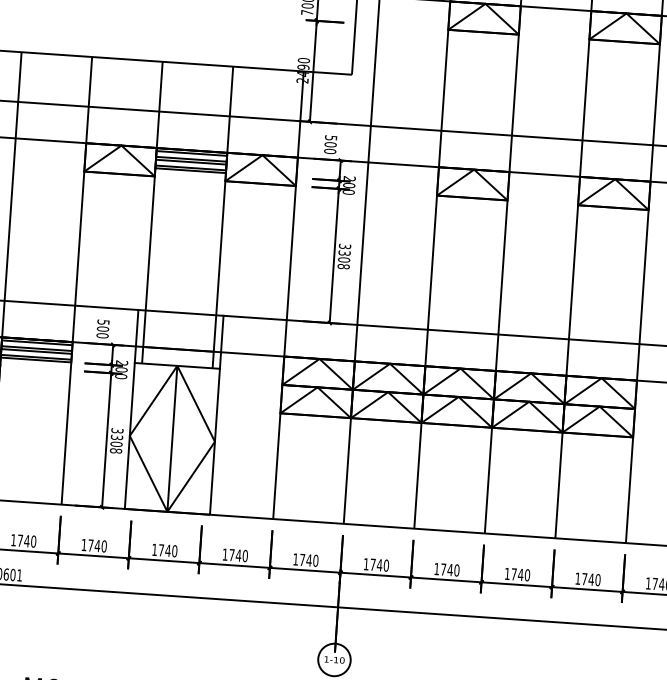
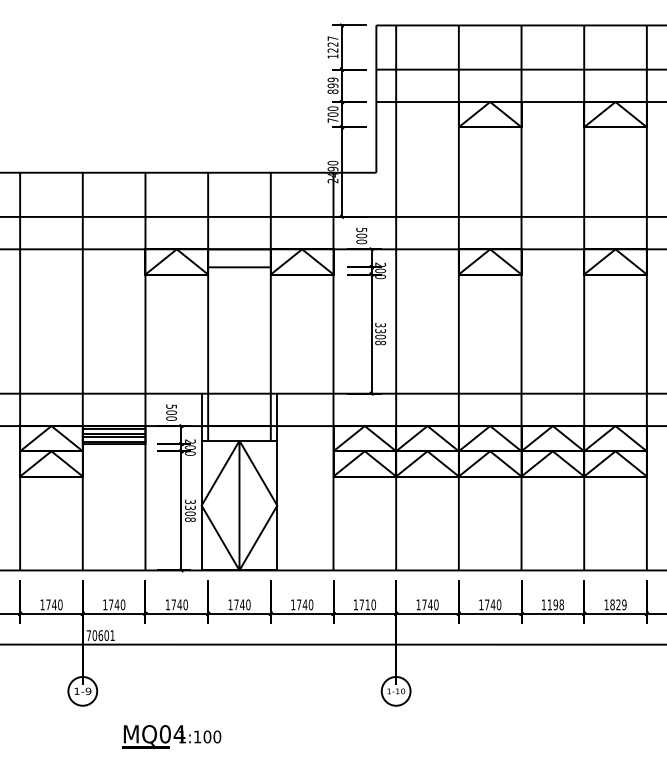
hatch: (191, 158) -> (239, 256), removed
text: (308, 559) -> (367, 604), 1740 -> 1710
text: (520, 574) -> (555, 604), 1740 -> 1198
text: (591, 579) -> (618, 604), 1740 -> 1829

